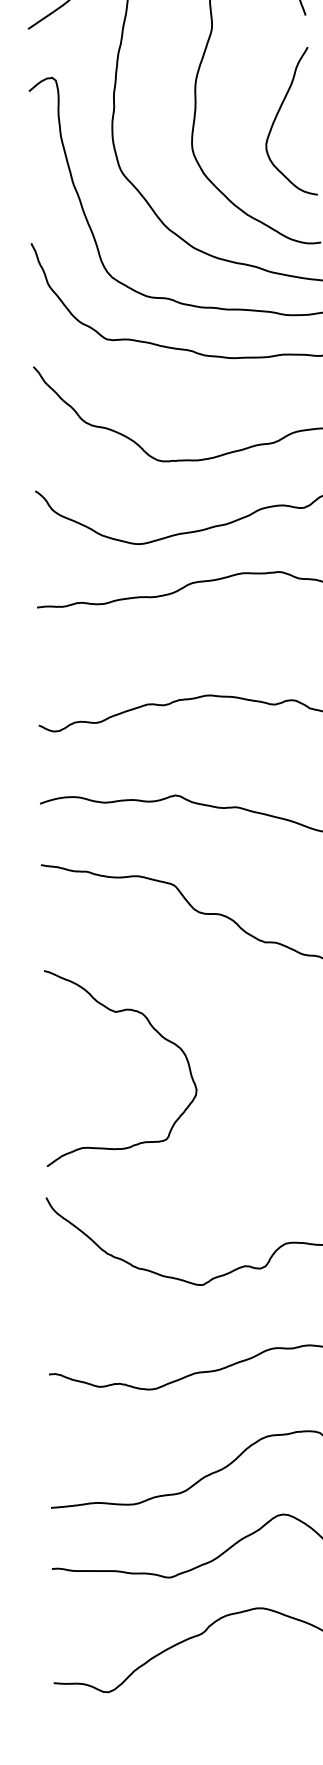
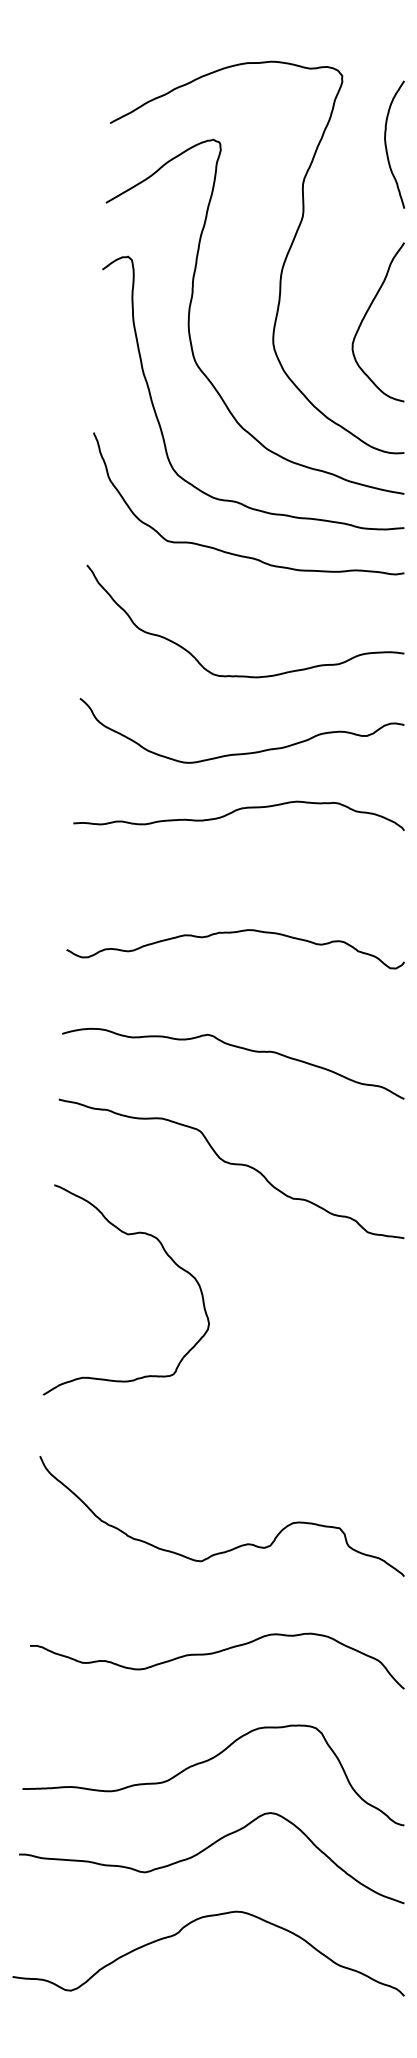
curve: (151, 1027) -> (165, 1253), moved

